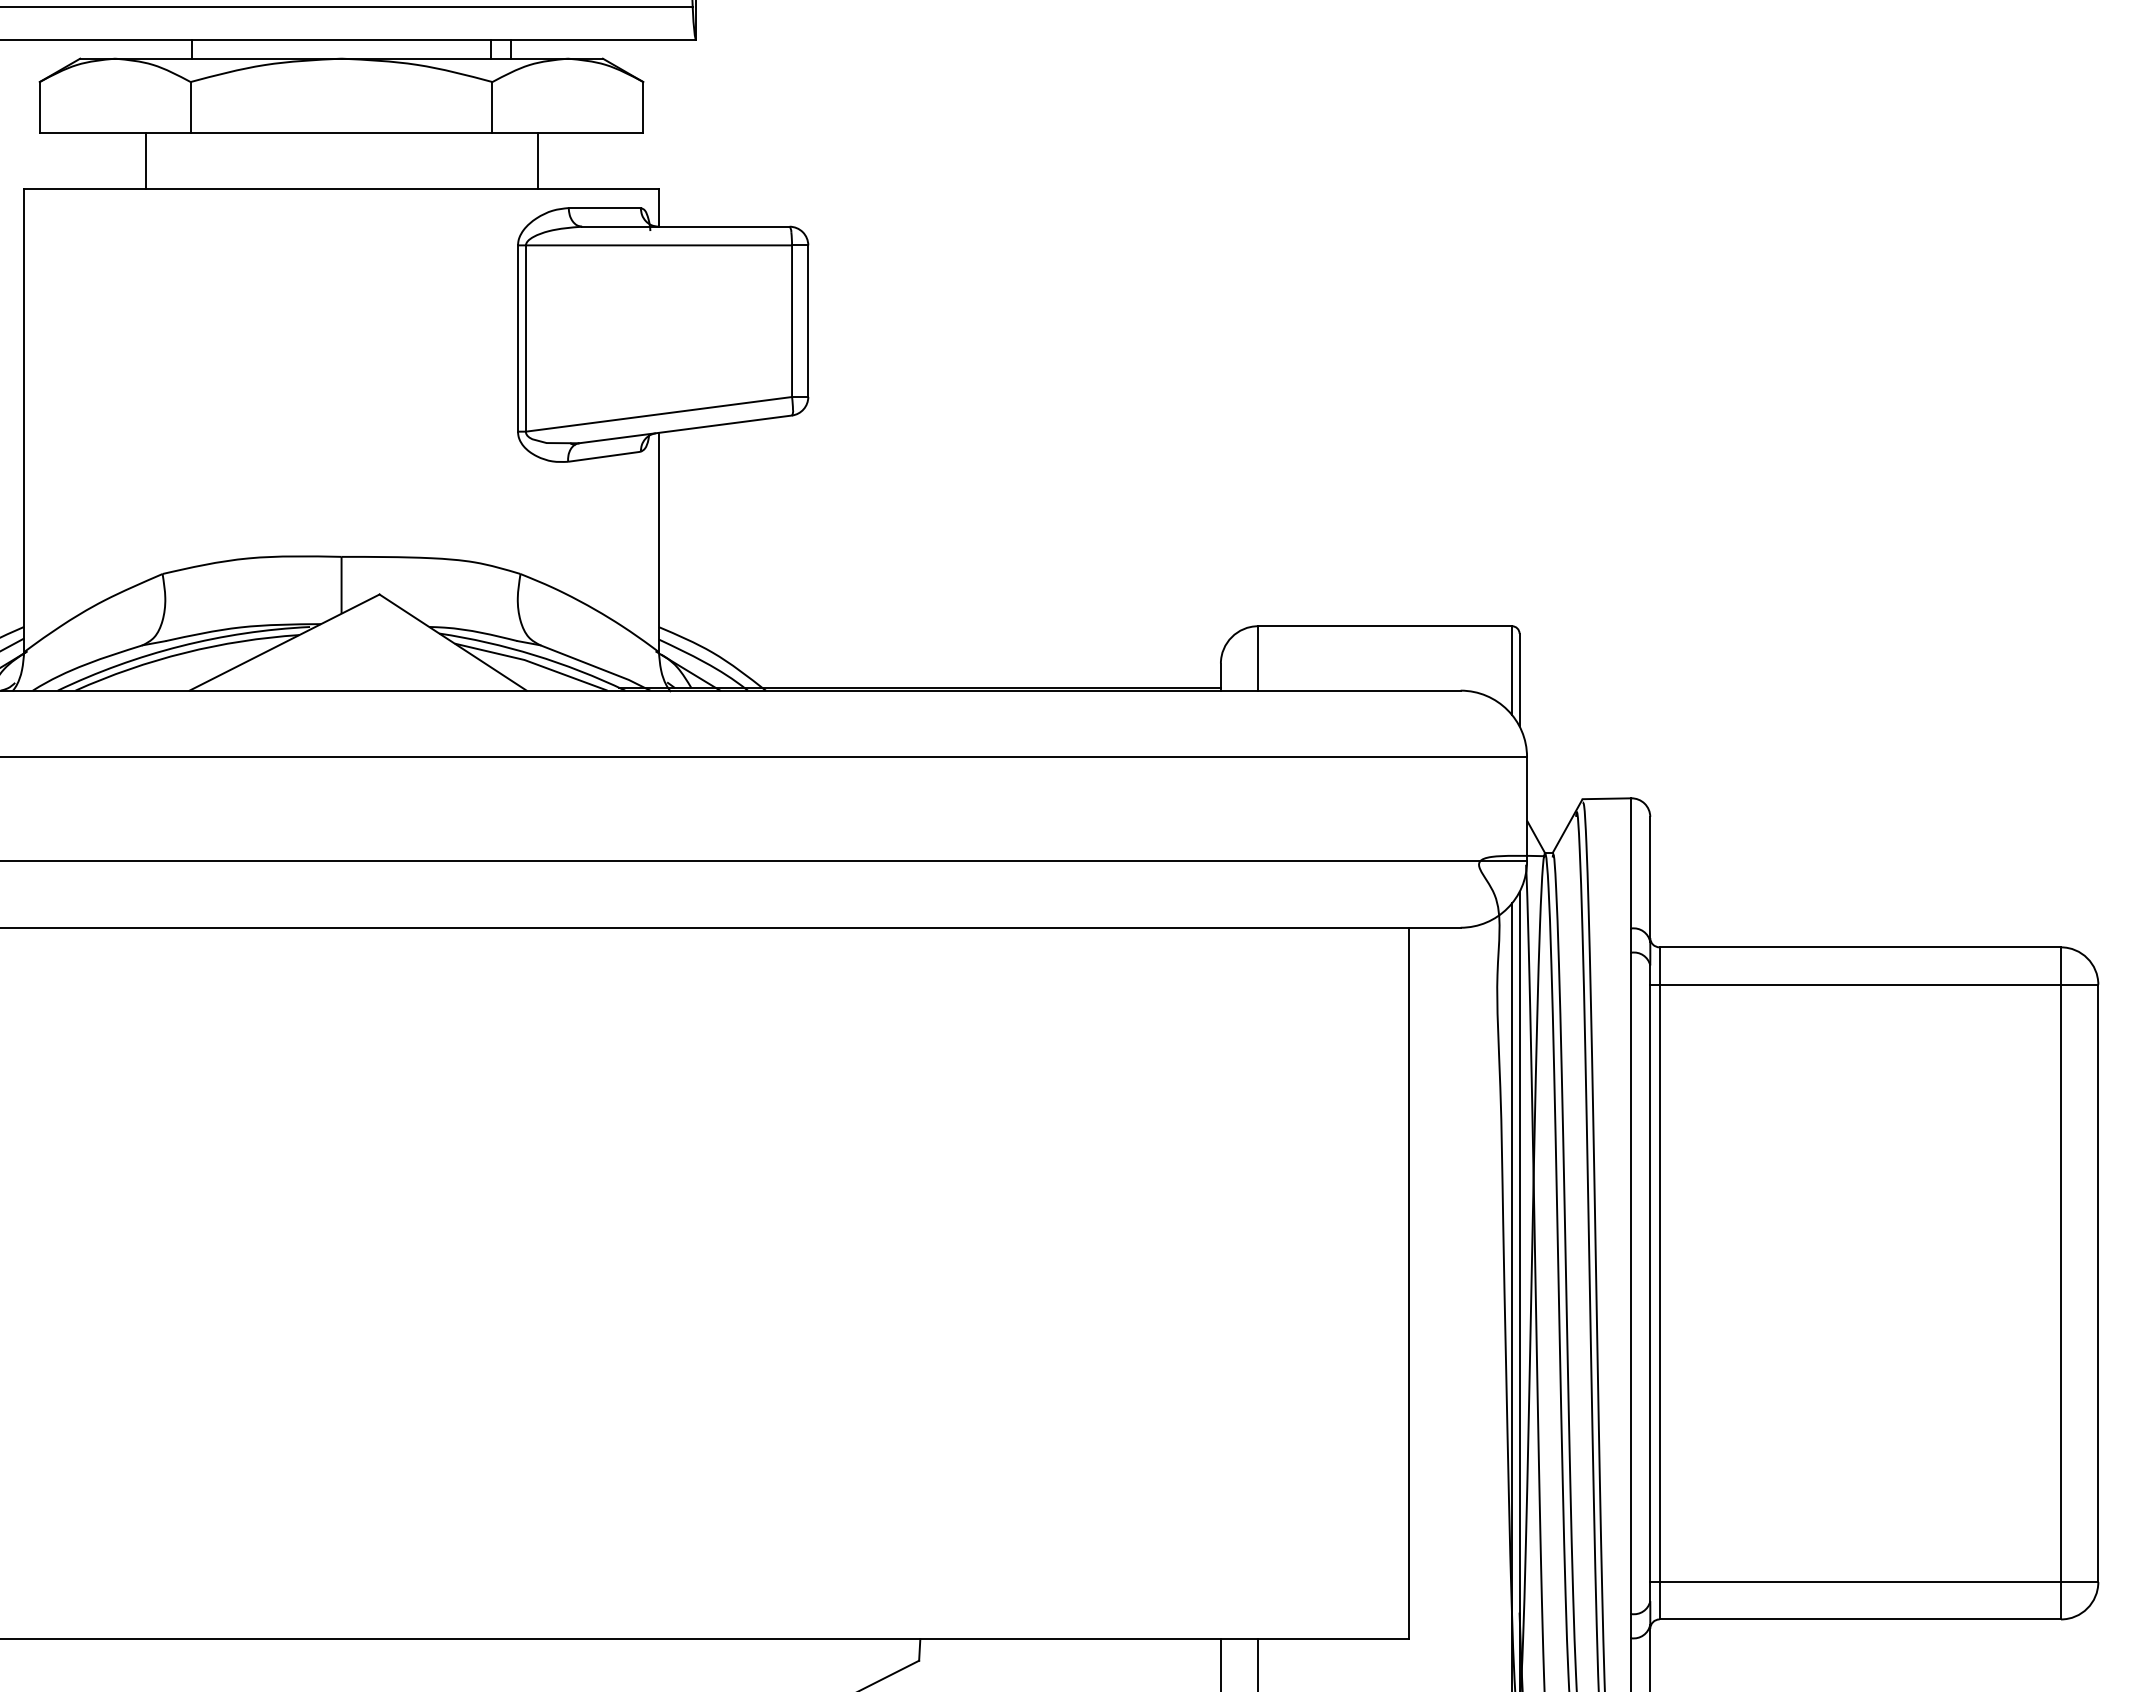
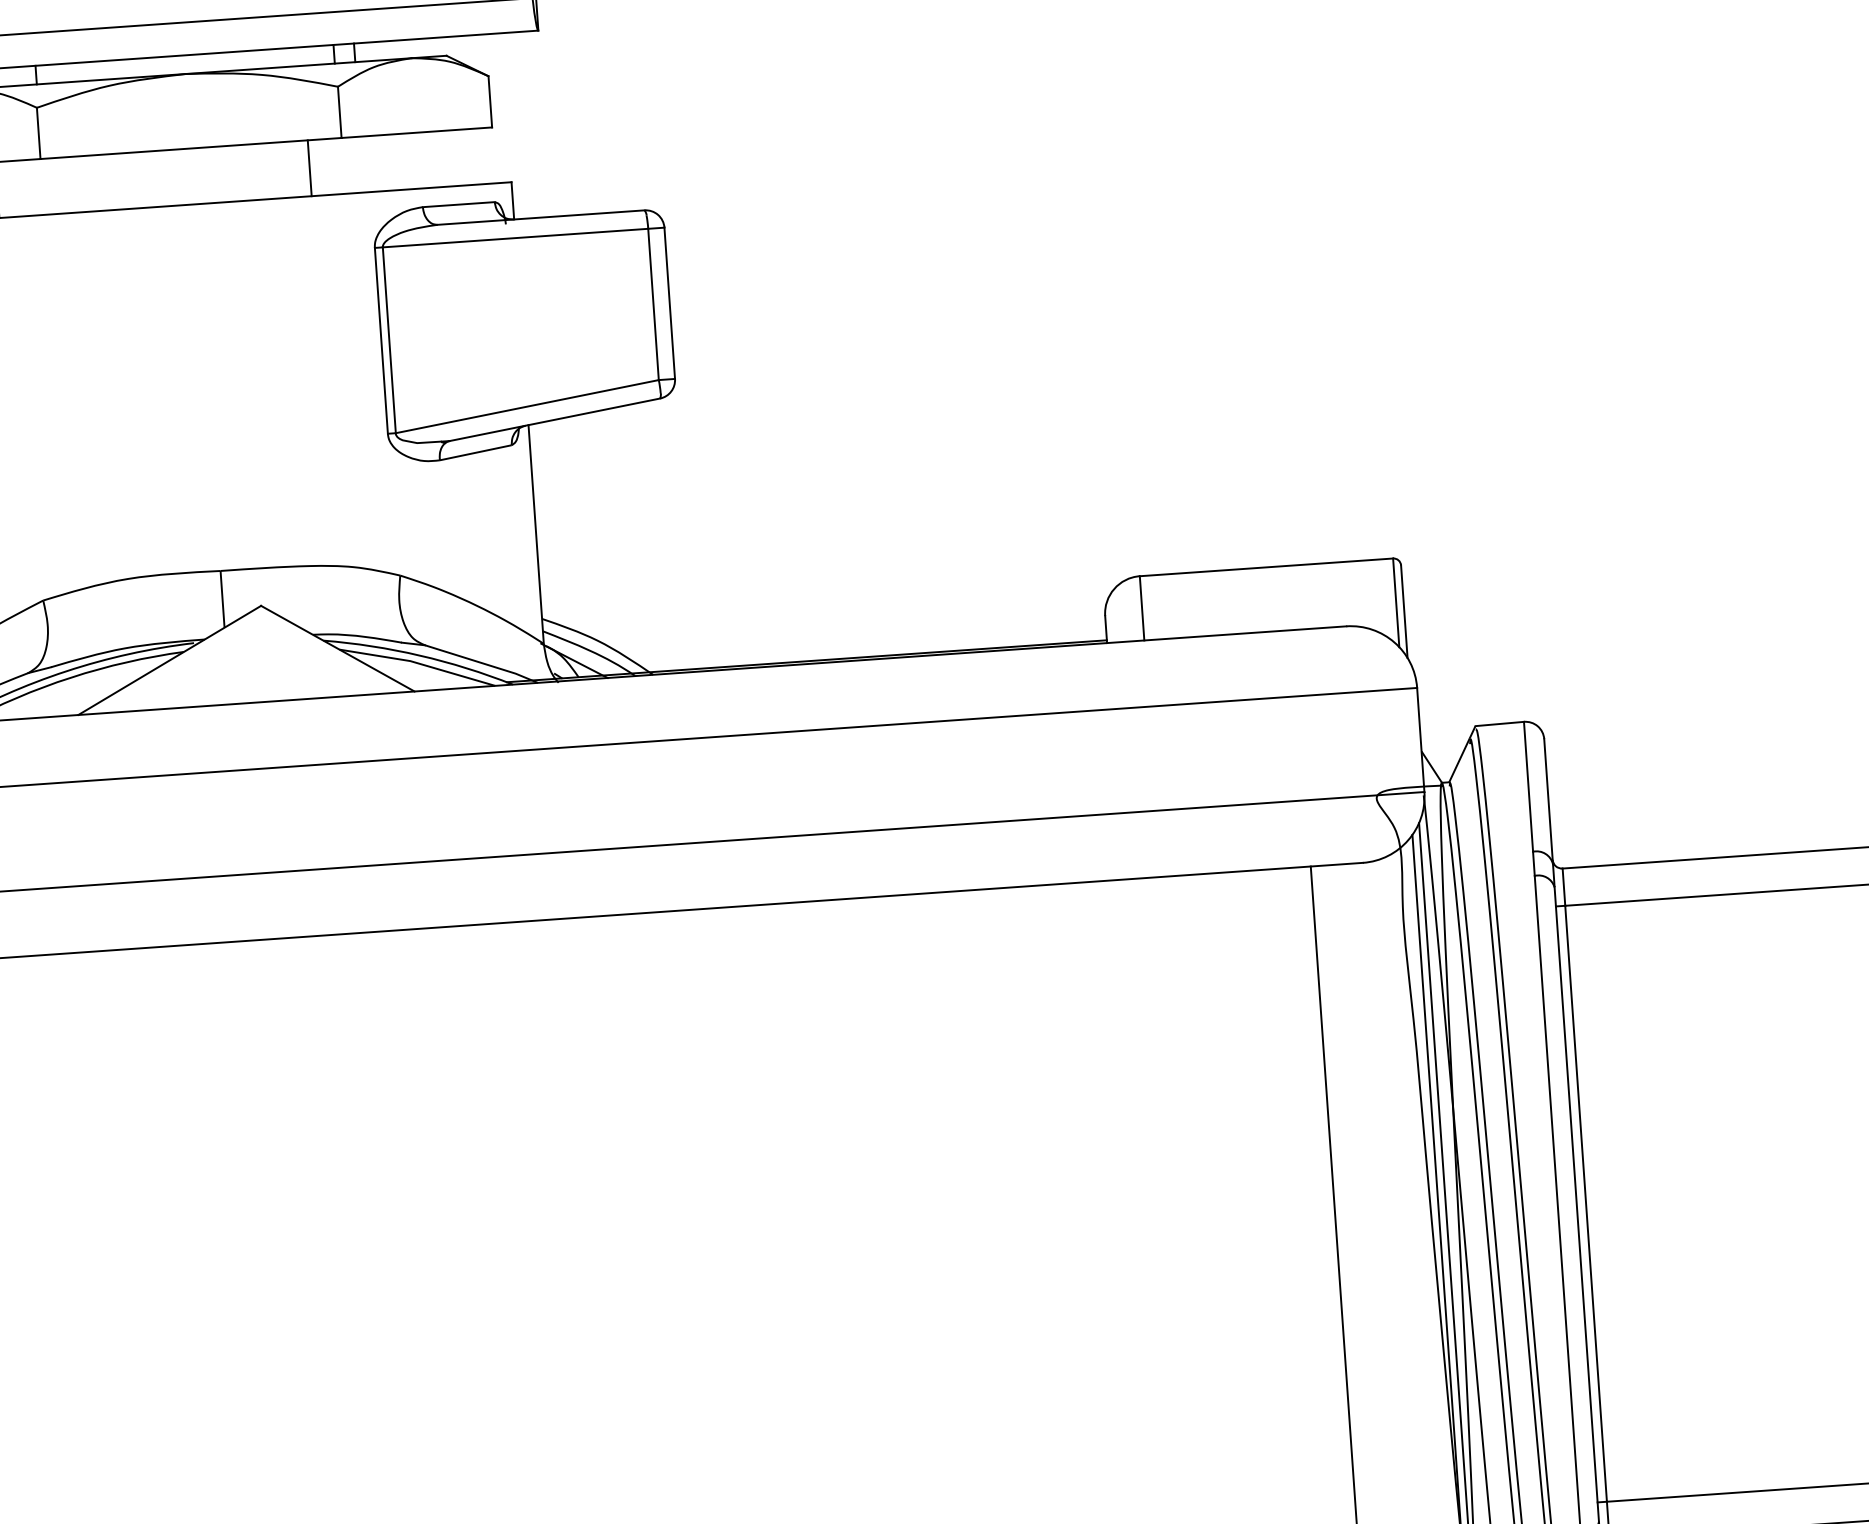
line: (537, 161) -> (309, 168), moved

